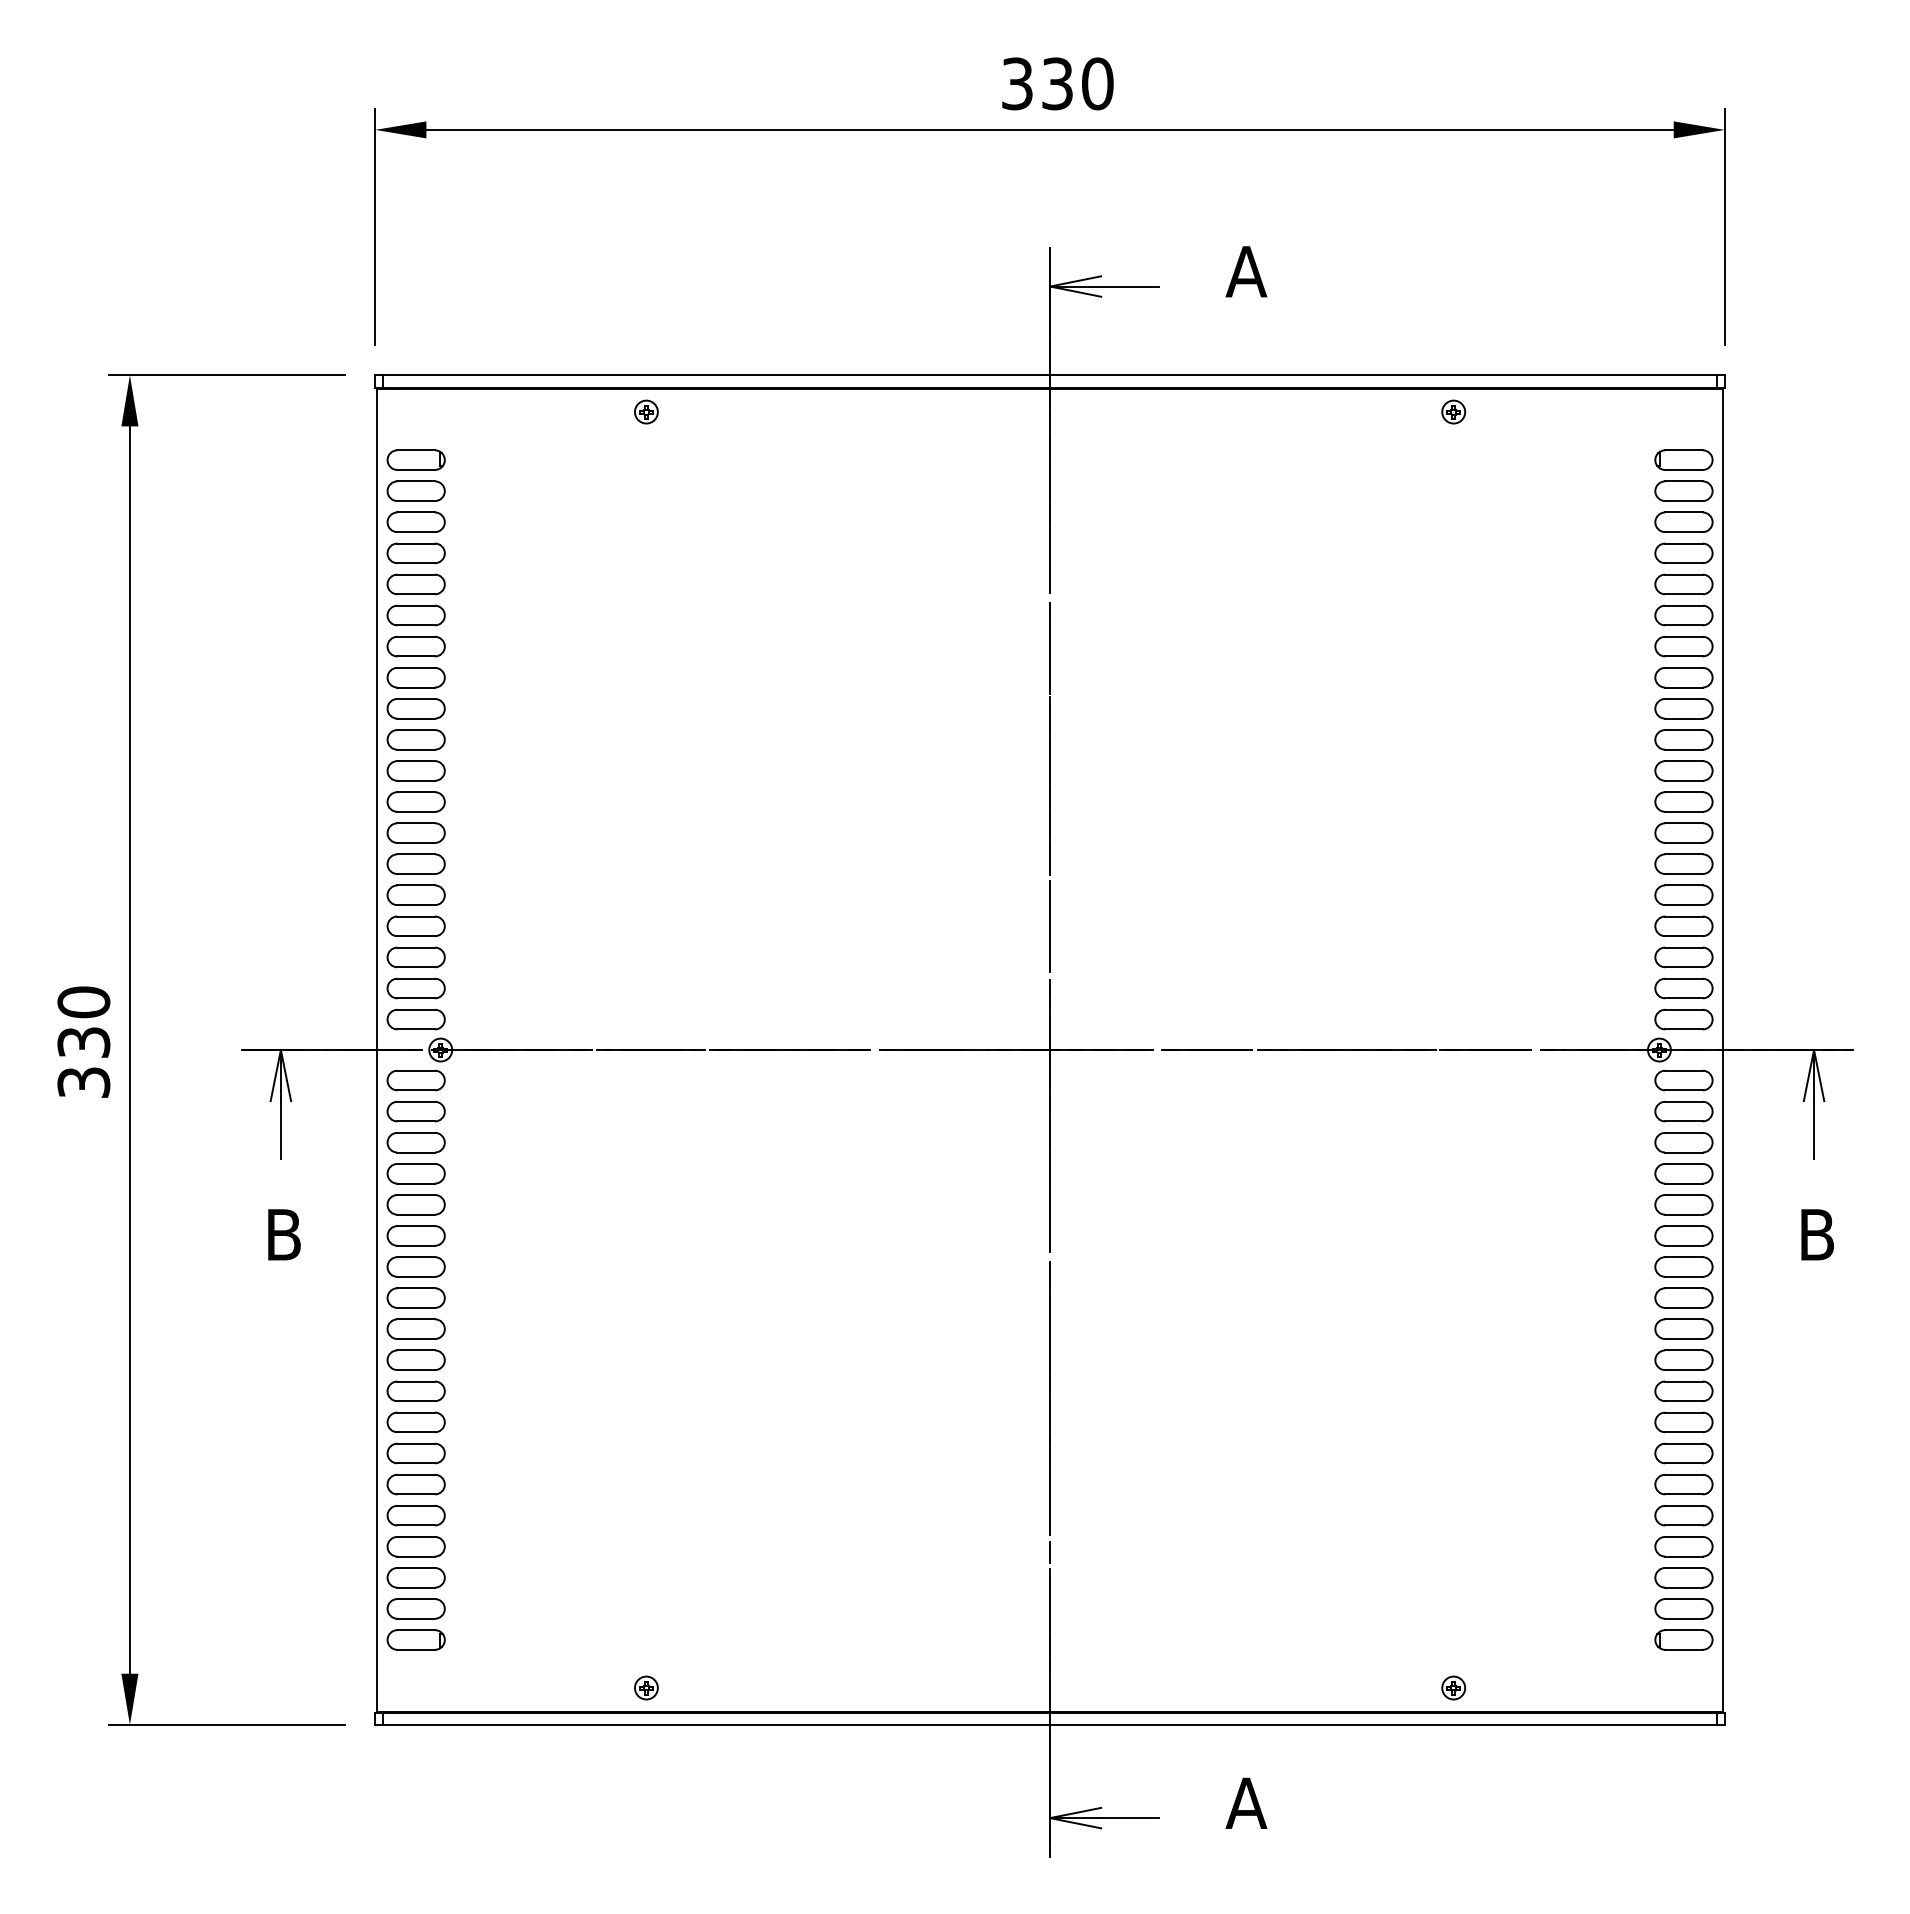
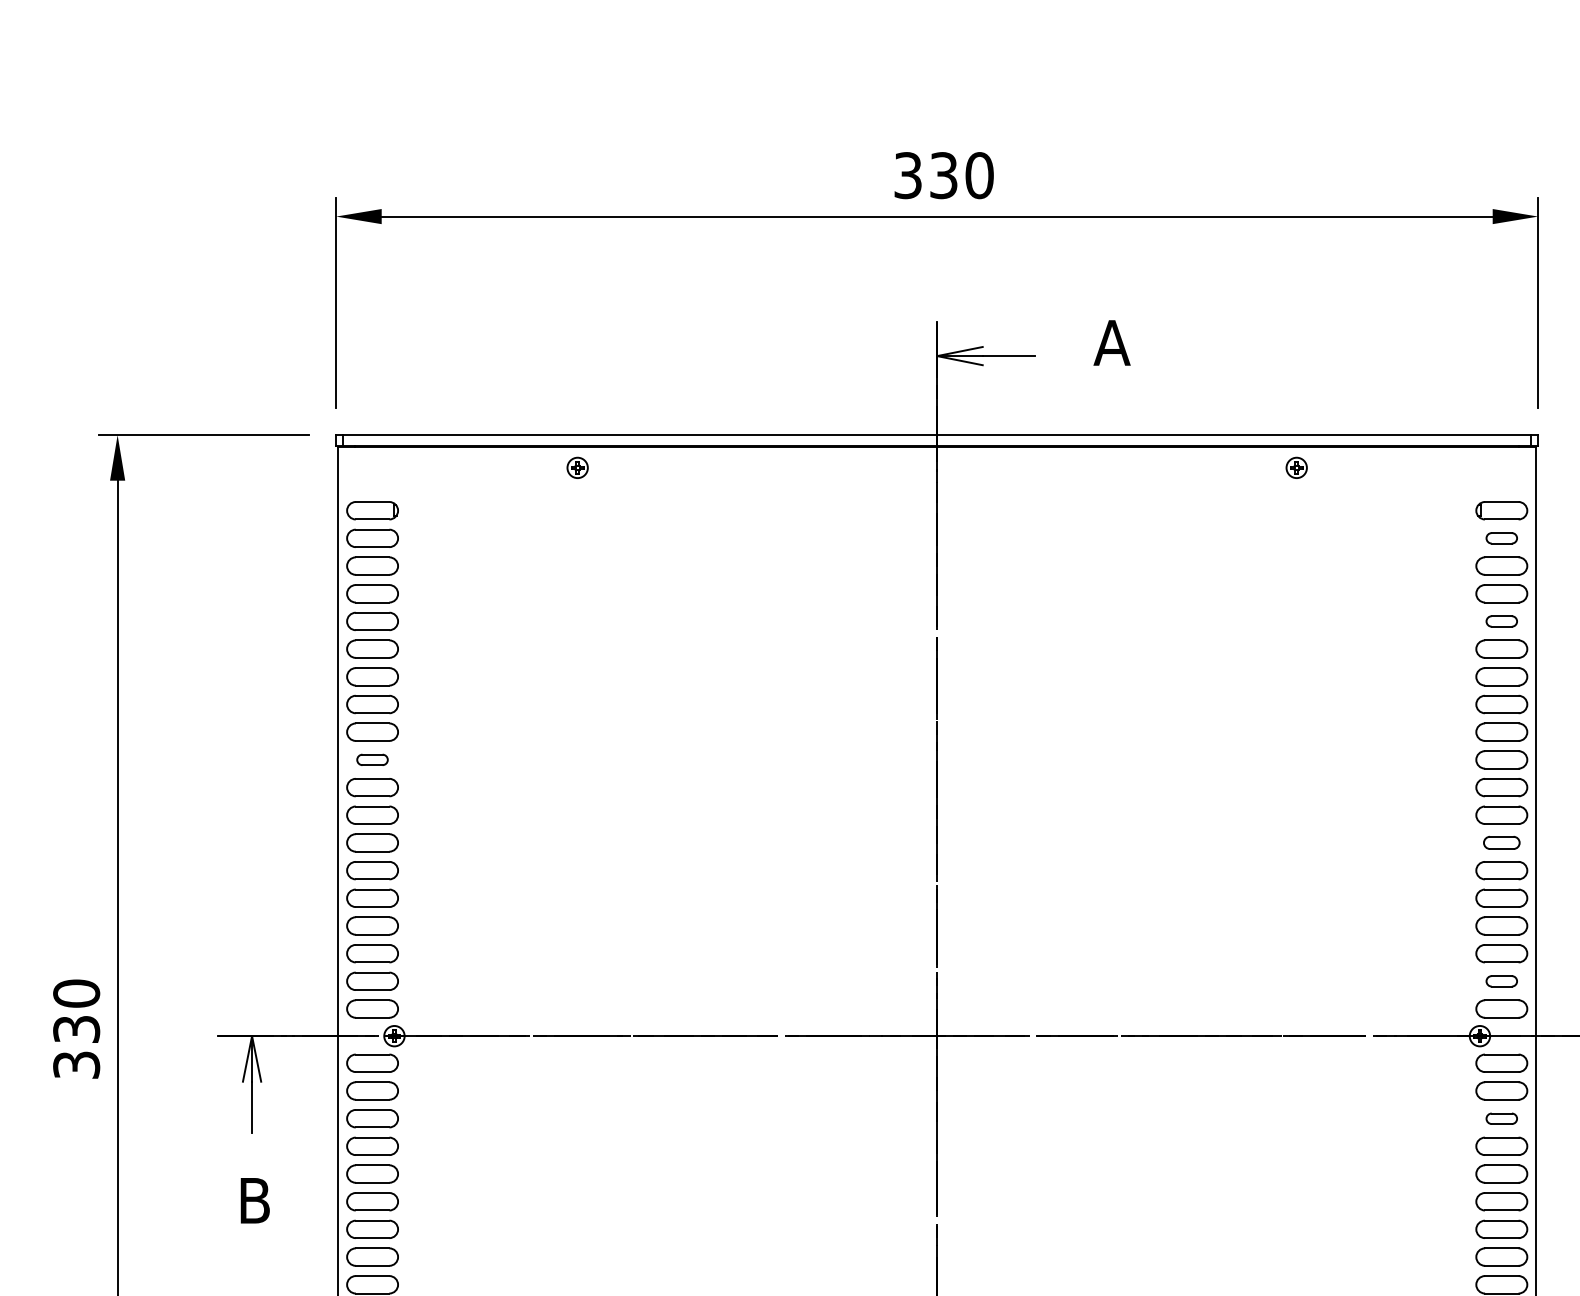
part: (1683, 490) -> (1501, 537), size x0.6
part: (1683, 584) -> (1501, 621), size x0.6
part: (415, 739) -> (371, 759), size x0.6
part: (1683, 832) -> (1501, 842), size x0.7
part: (1683, 988) -> (1501, 981), size x0.6
part: (1683, 1142) -> (1501, 1118), size x0.6

